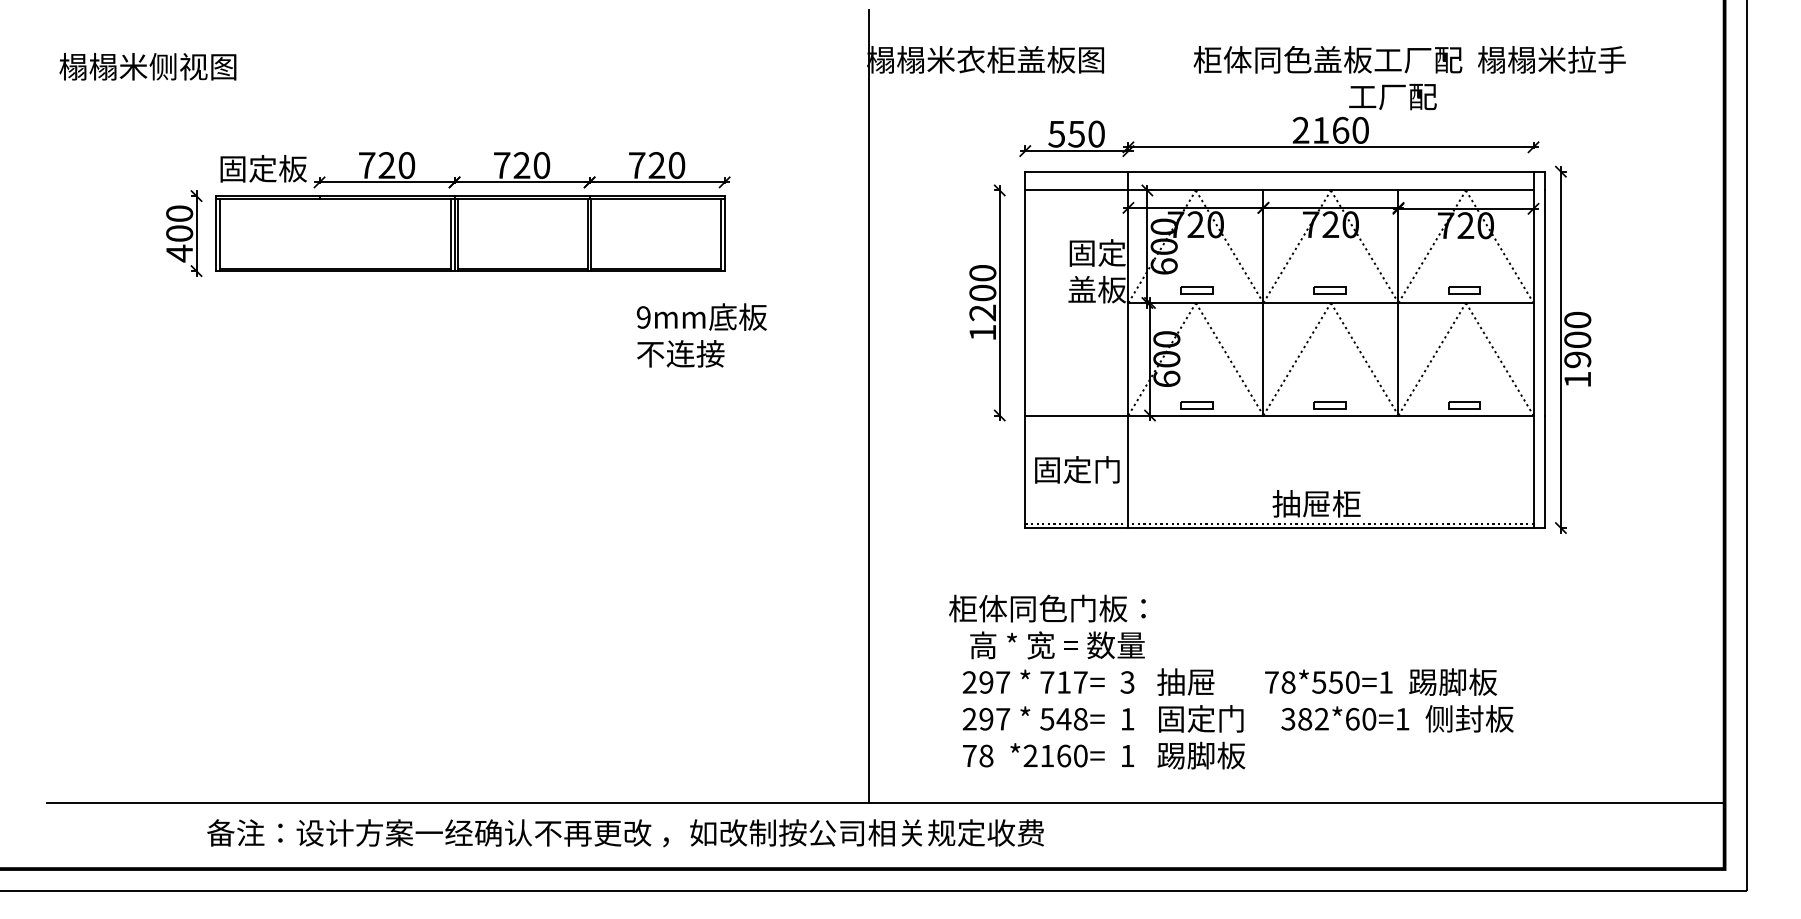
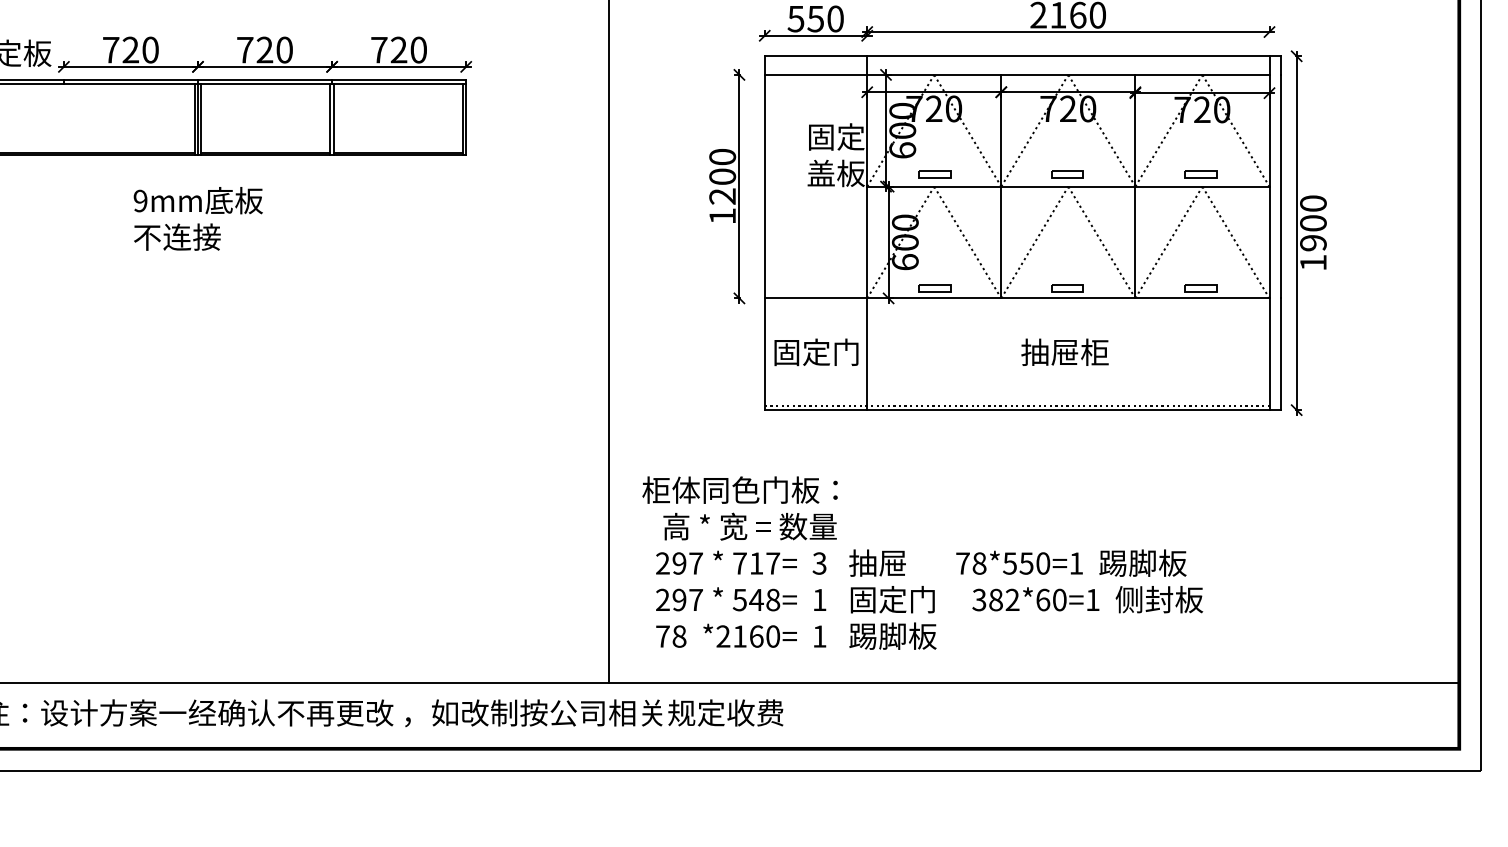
text: (701, 335) -> (197, 218), moved
text: (1316, 503) -> (1064, 352), moved
text: (1231, 681) -> (922, 562), moved

